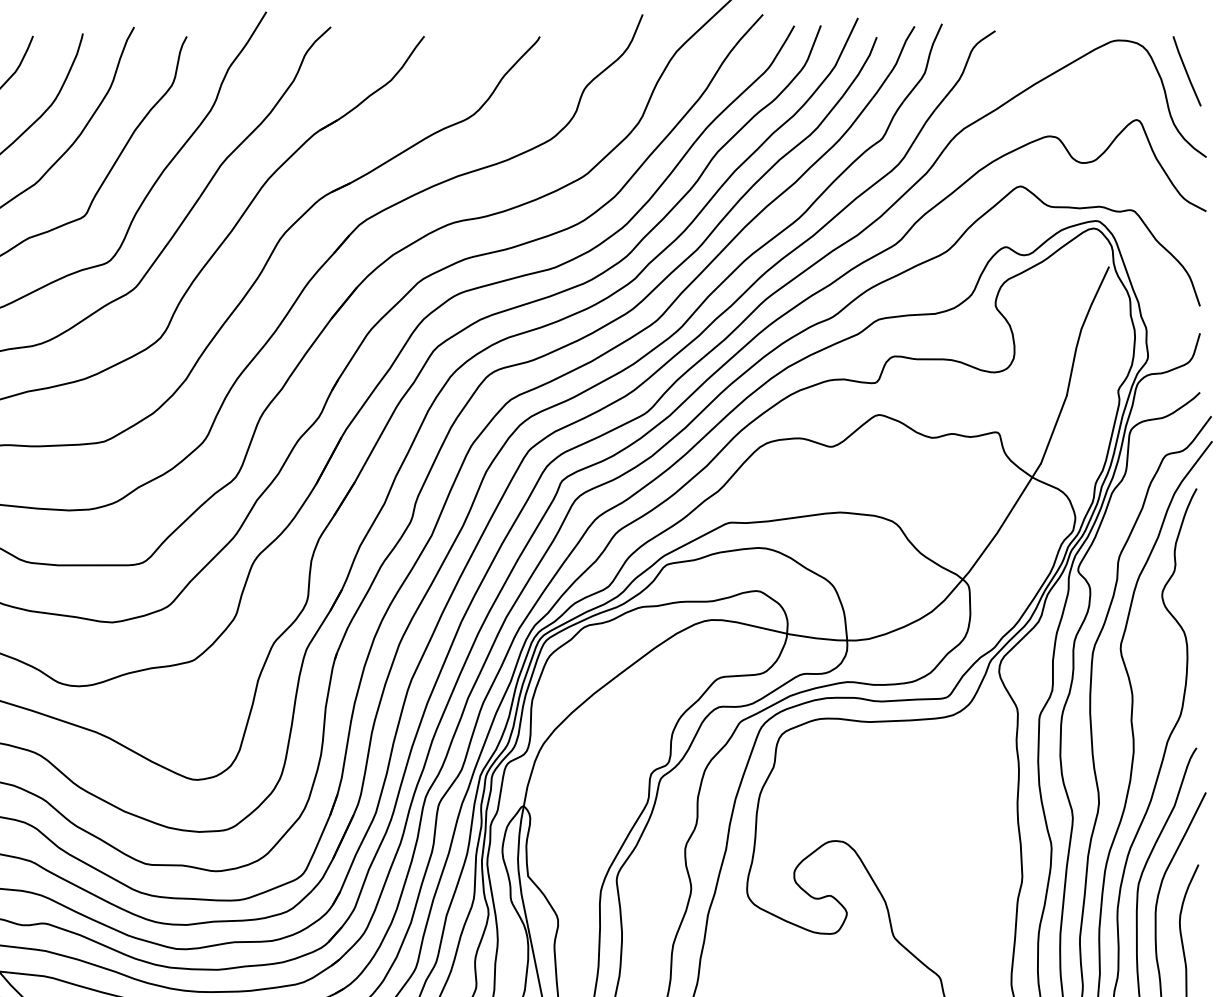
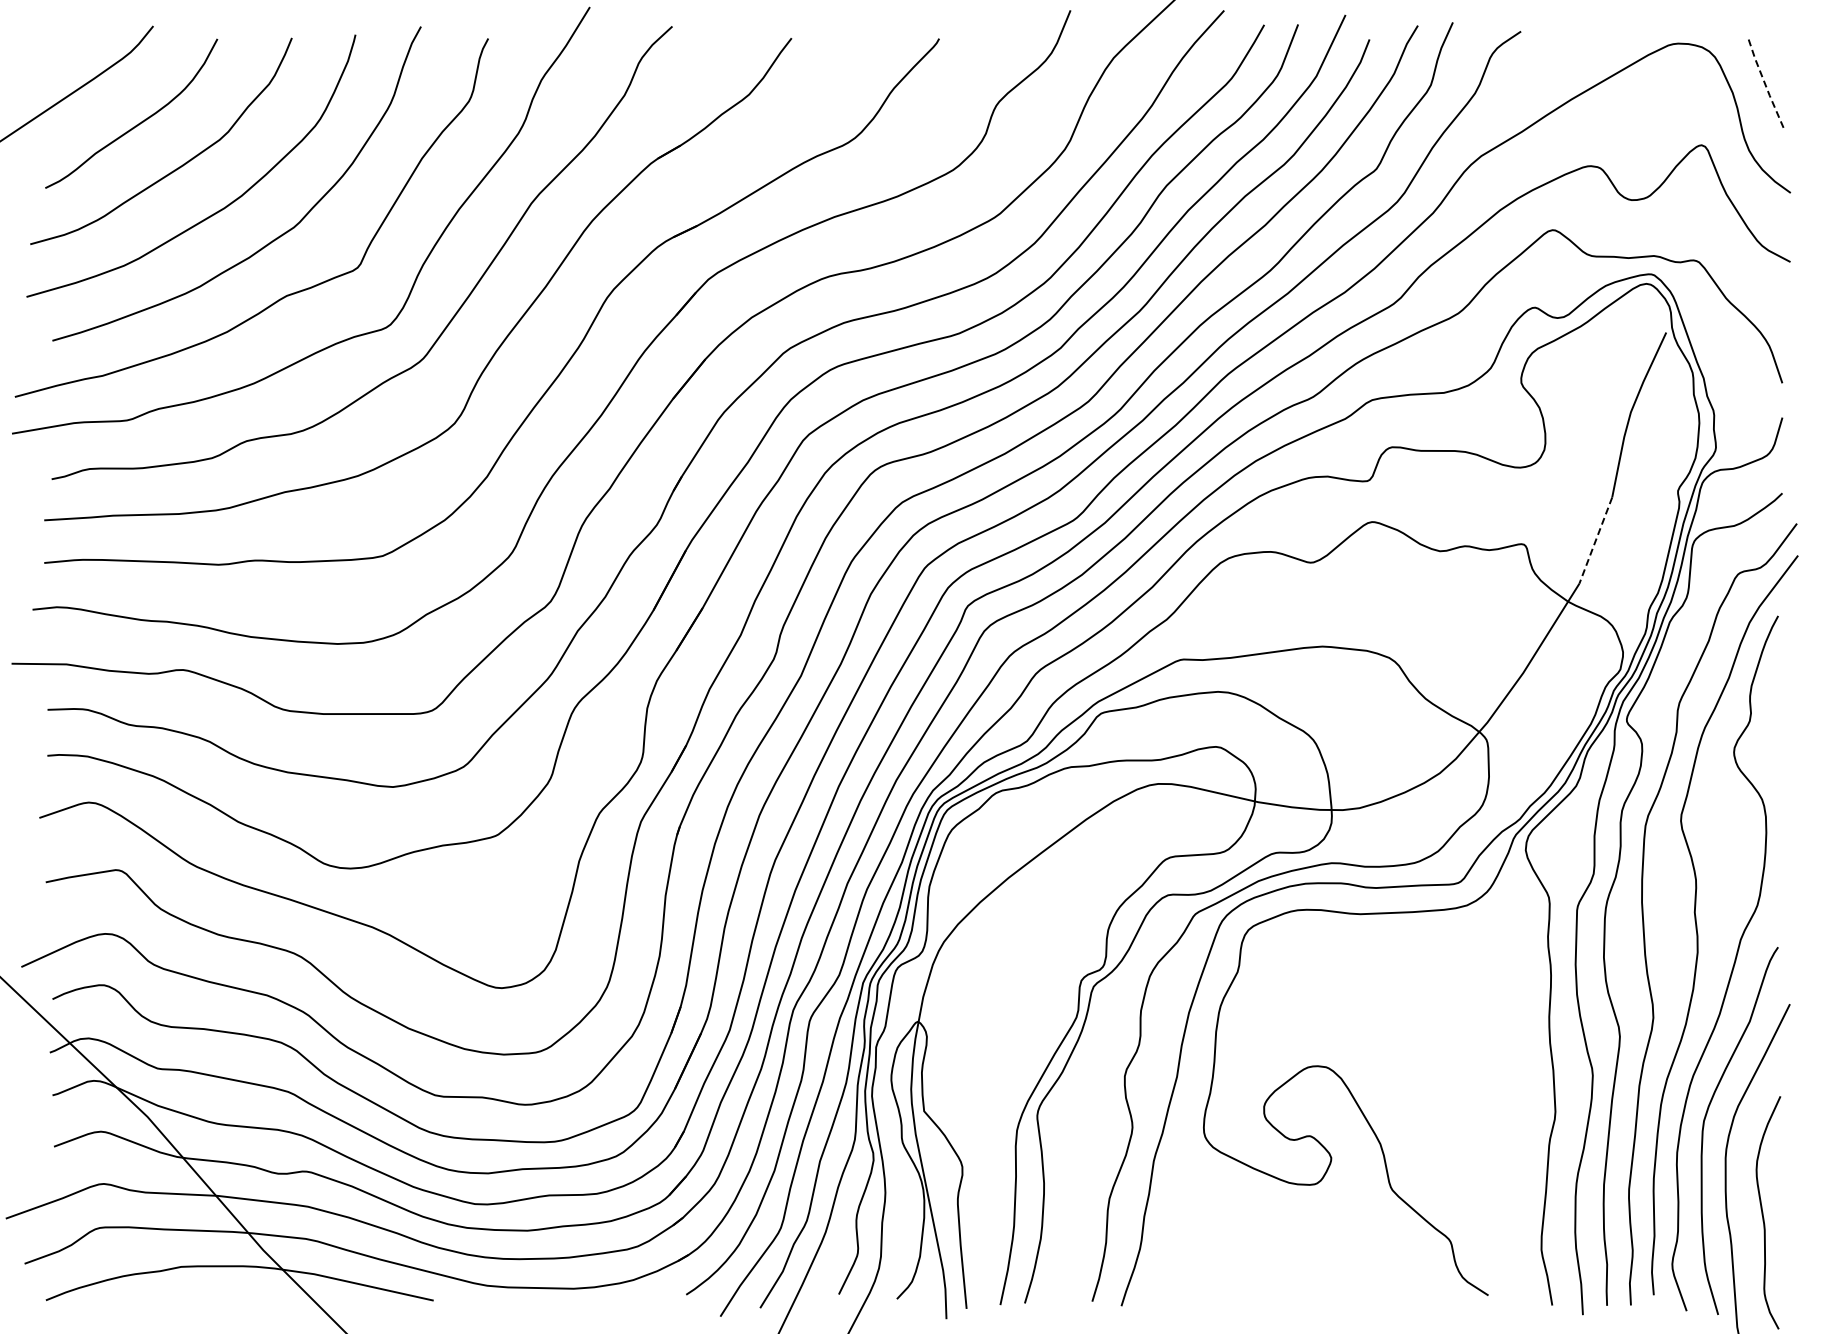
line: (1186, 70) -> (1764, 82), solid -> dashed
line: (1053, 430) -> (1595, 541), solid -> dashed

